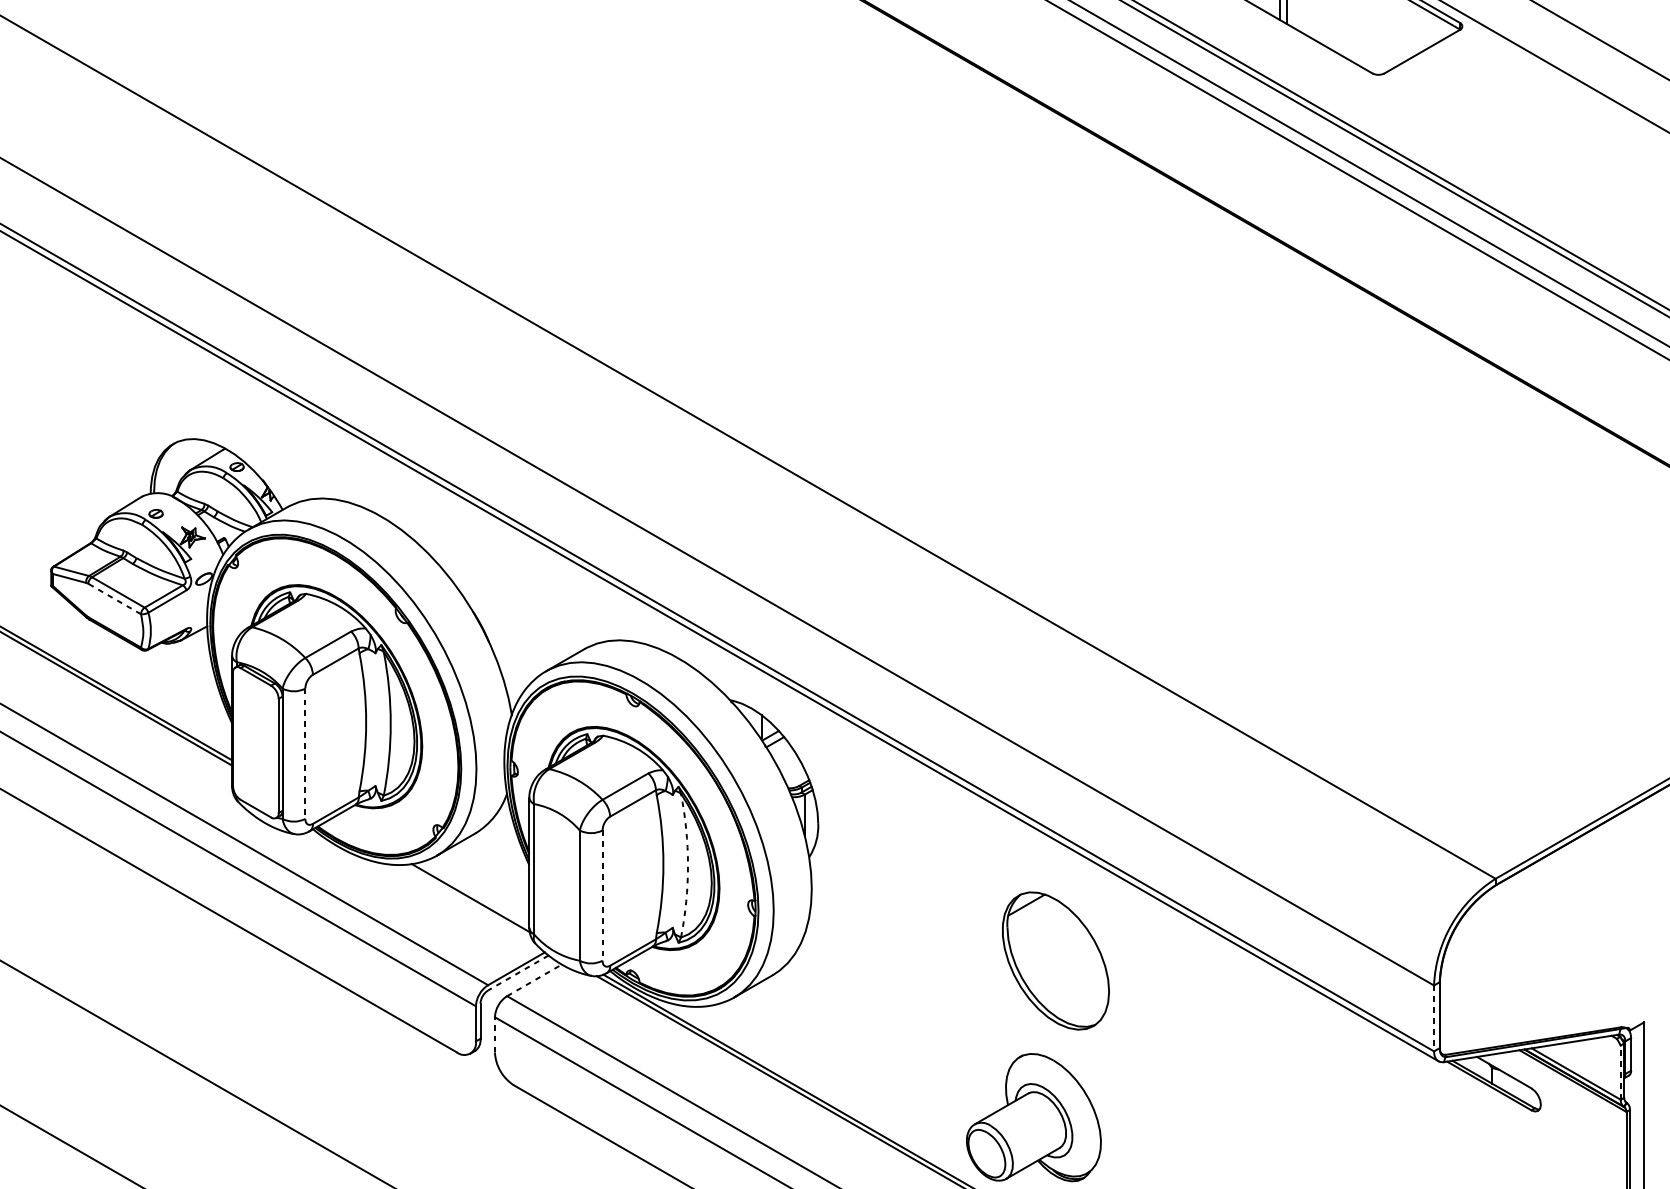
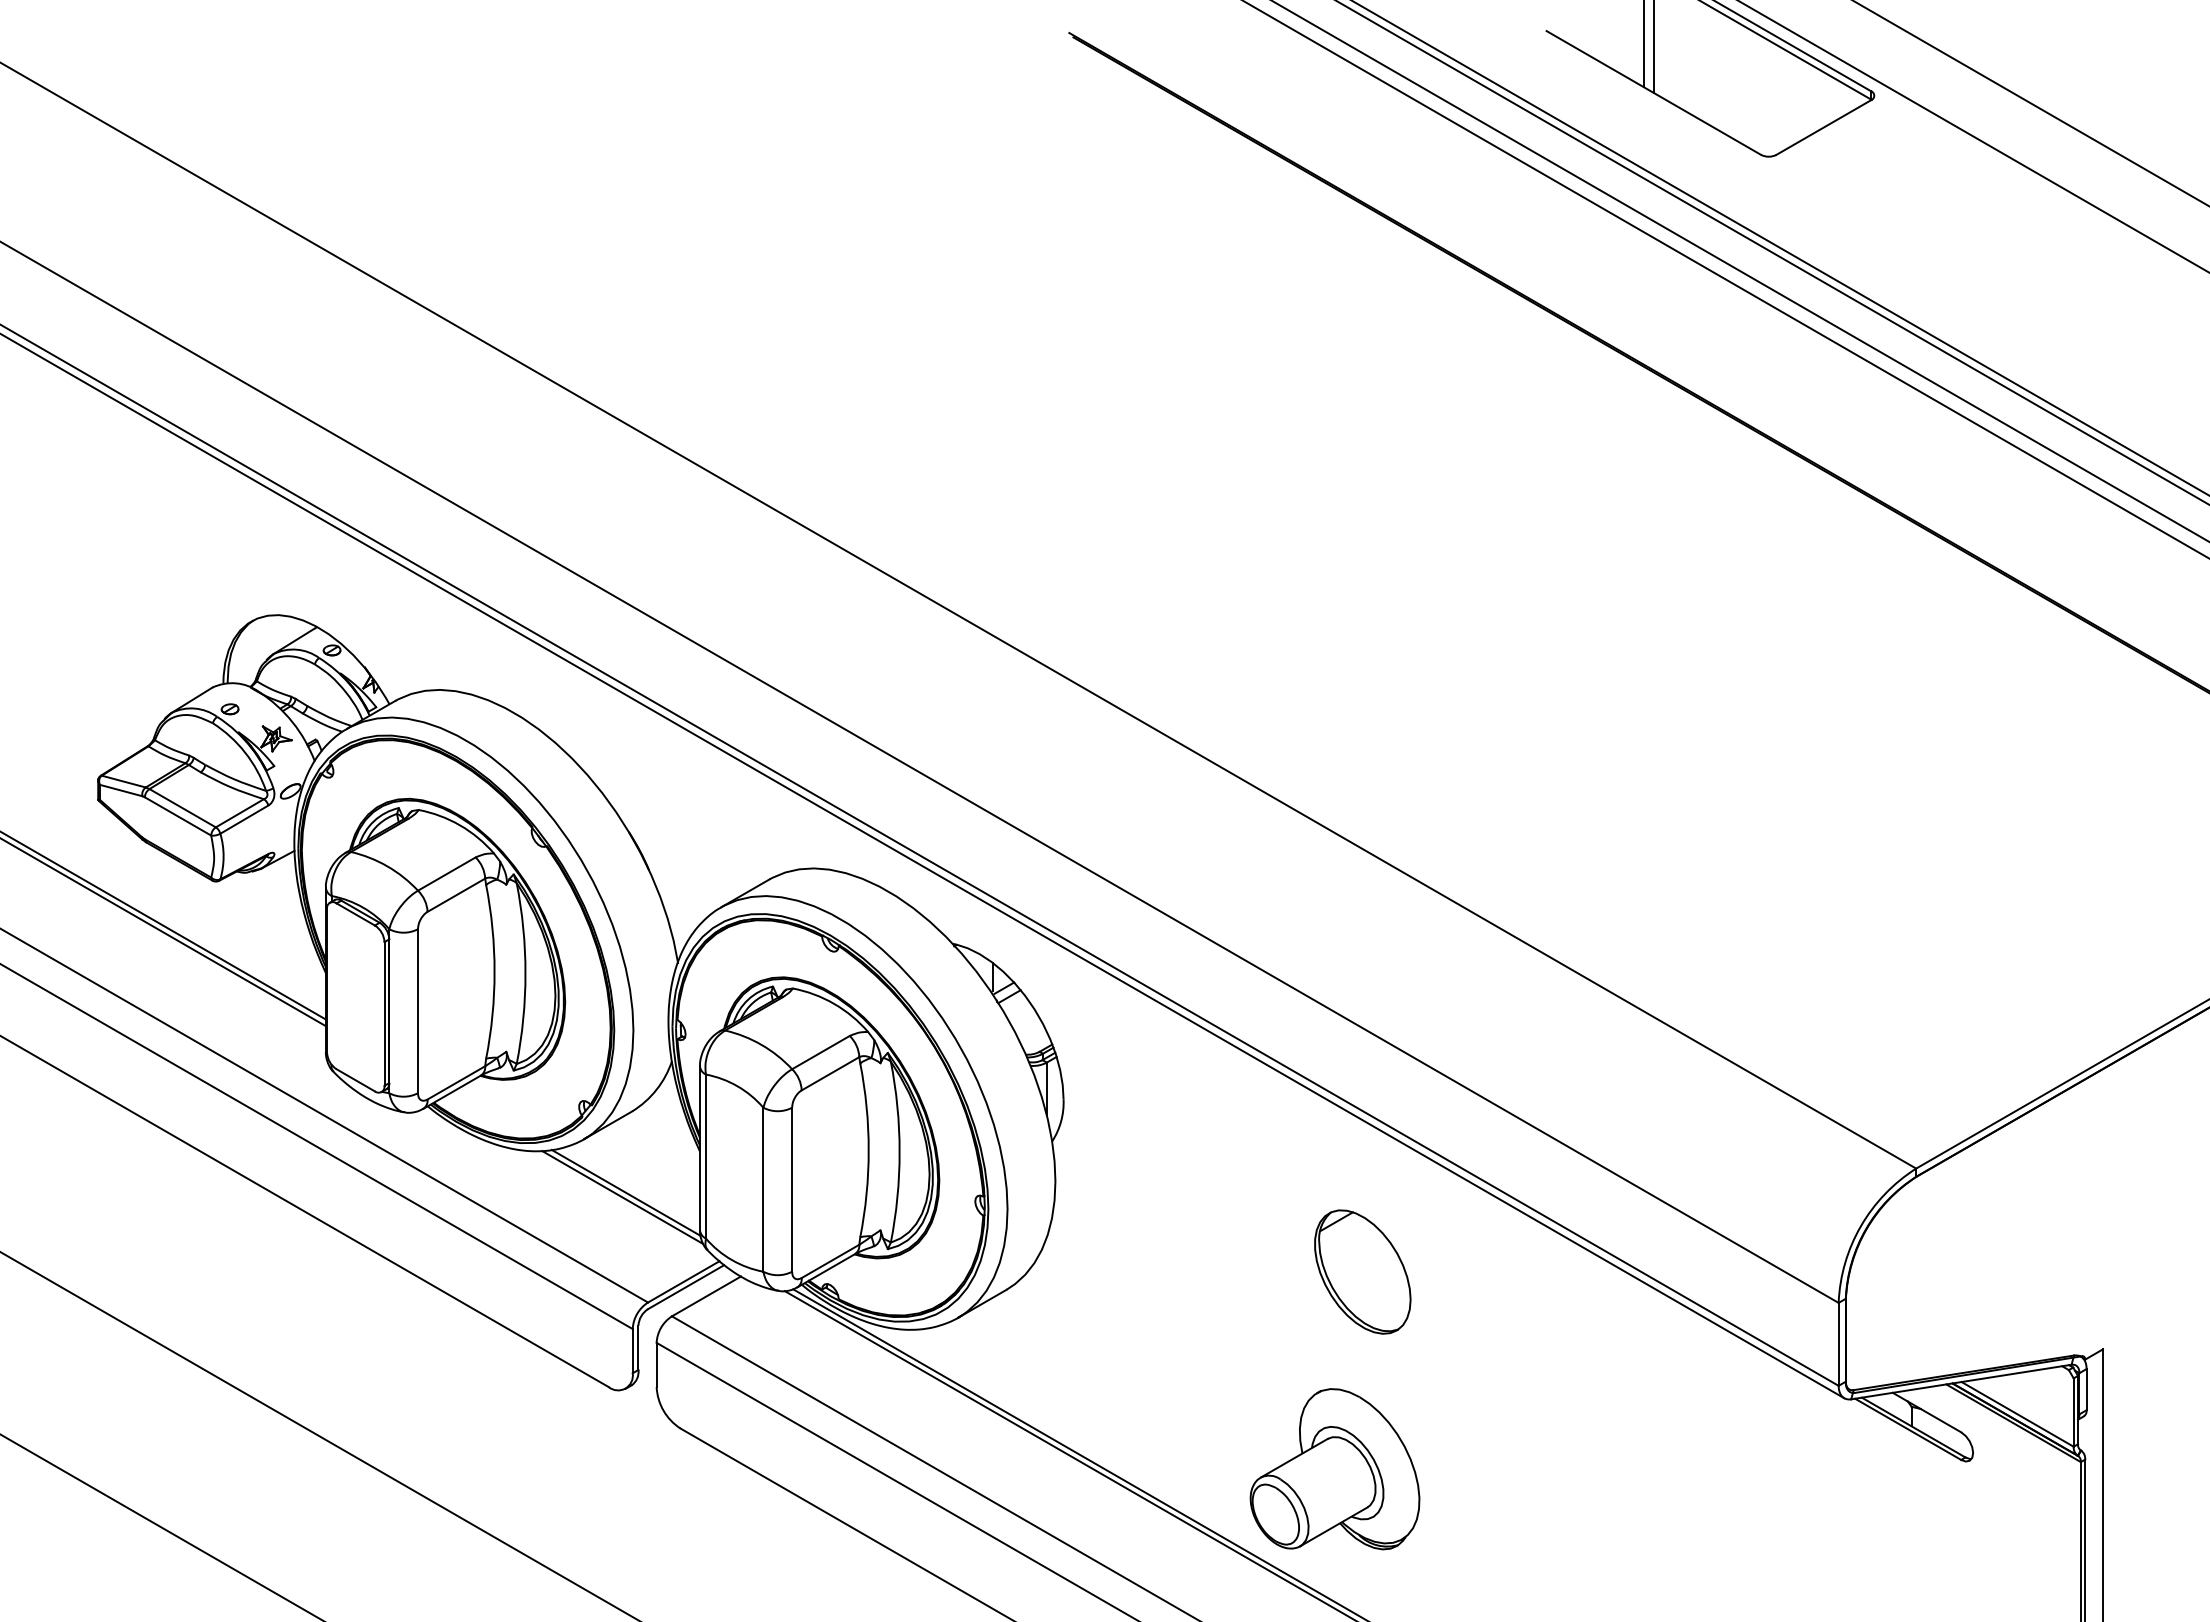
line: (114, 599) -> (177, 816), dashed -> solid
line: (305, 753) -> (418, 1011), dashed -> solid
arc: (687, 866) -> (899, 1152), dashed -> solid
line: (602, 895) -> (792, 1189), dashed -> solid
line: (467, 901) -> (622, 1197), added
part: (1055, 960) -> (1362, 1271), size x0.71
line: (518, 973) -> (686, 1287), dashed -> solid
line: (534, 980) -> (706, 1296), dashed -> solid
line: (1433, 1018) -> (1838, 1344), dashed -> solid
line: (494, 1034) -> (656, 1364), dashed -> solid
line: (1620, 1072) -> (2073, 1412), dashed -> solid

